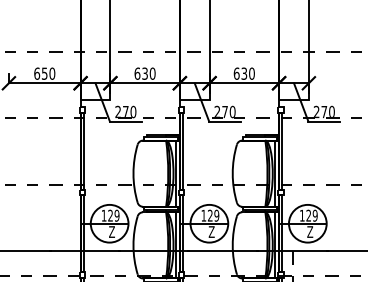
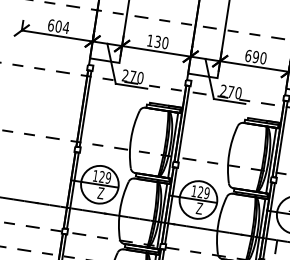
text: (48, 73) -> (62, 26), 650 -> 604
text: (137, 73) -> (150, 40), 630 -> 130
text: (244, 73) -> (256, 56), 630 -> 690

